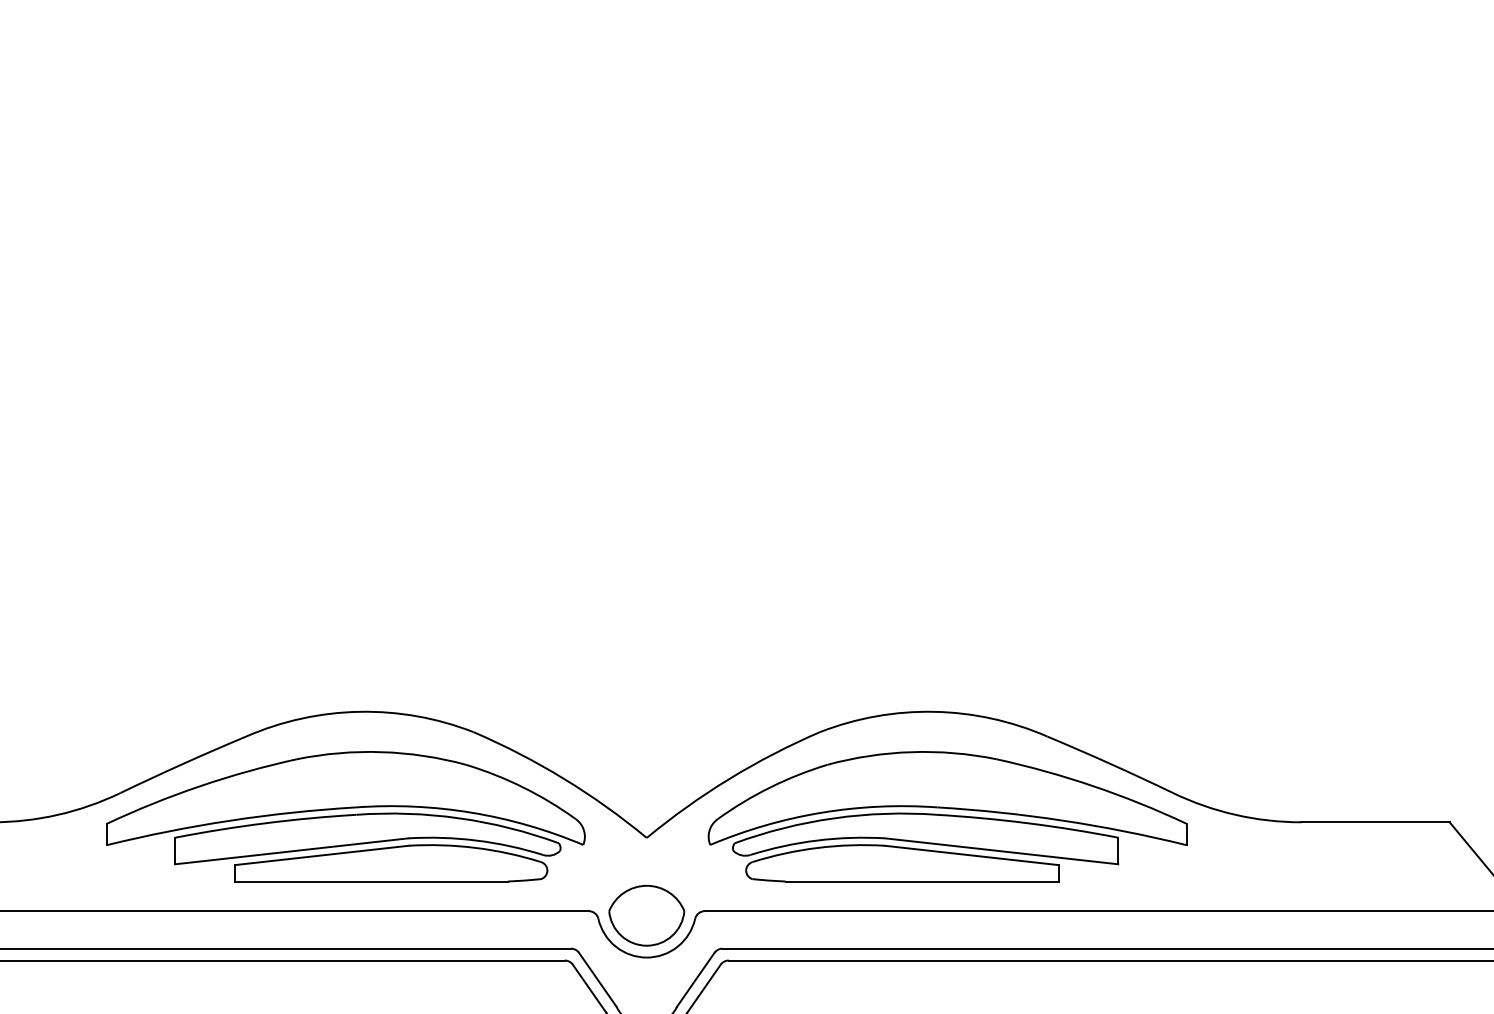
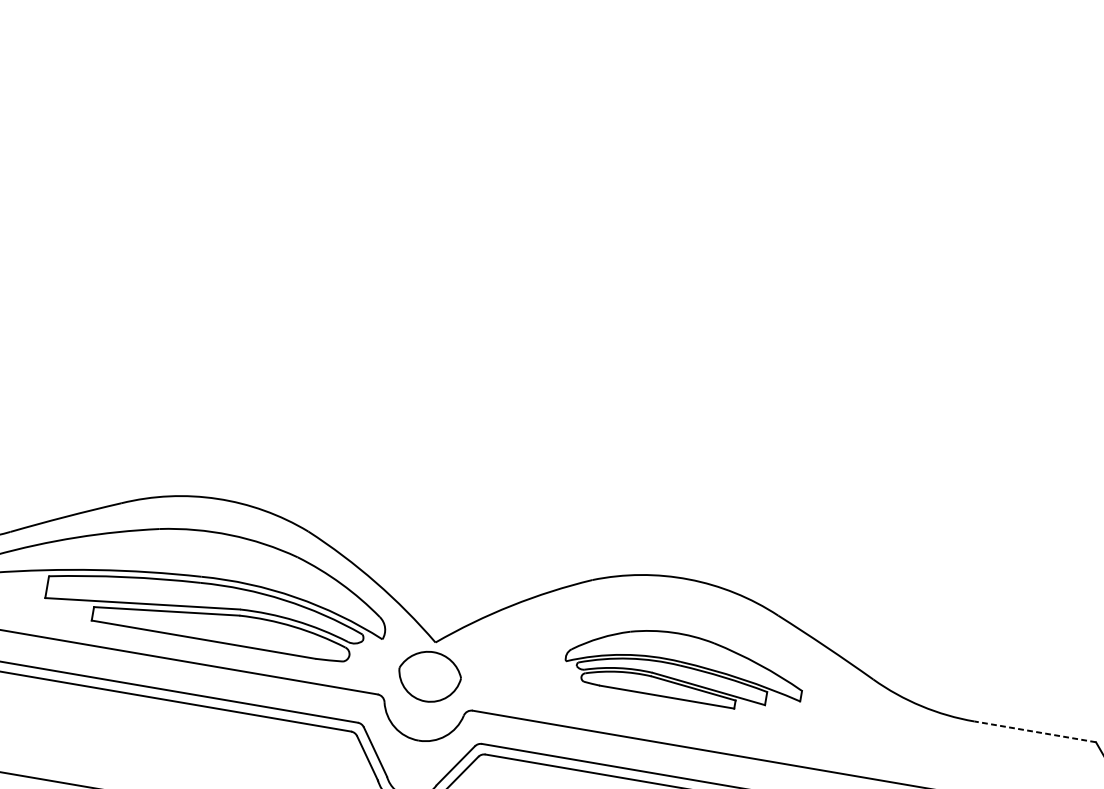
part: (947, 816) -> (685, 667), size x0.6
line: (1375, 822) -> (1035, 732), solid -> dashed
part: (646, 915) -> (429, 676), moved

